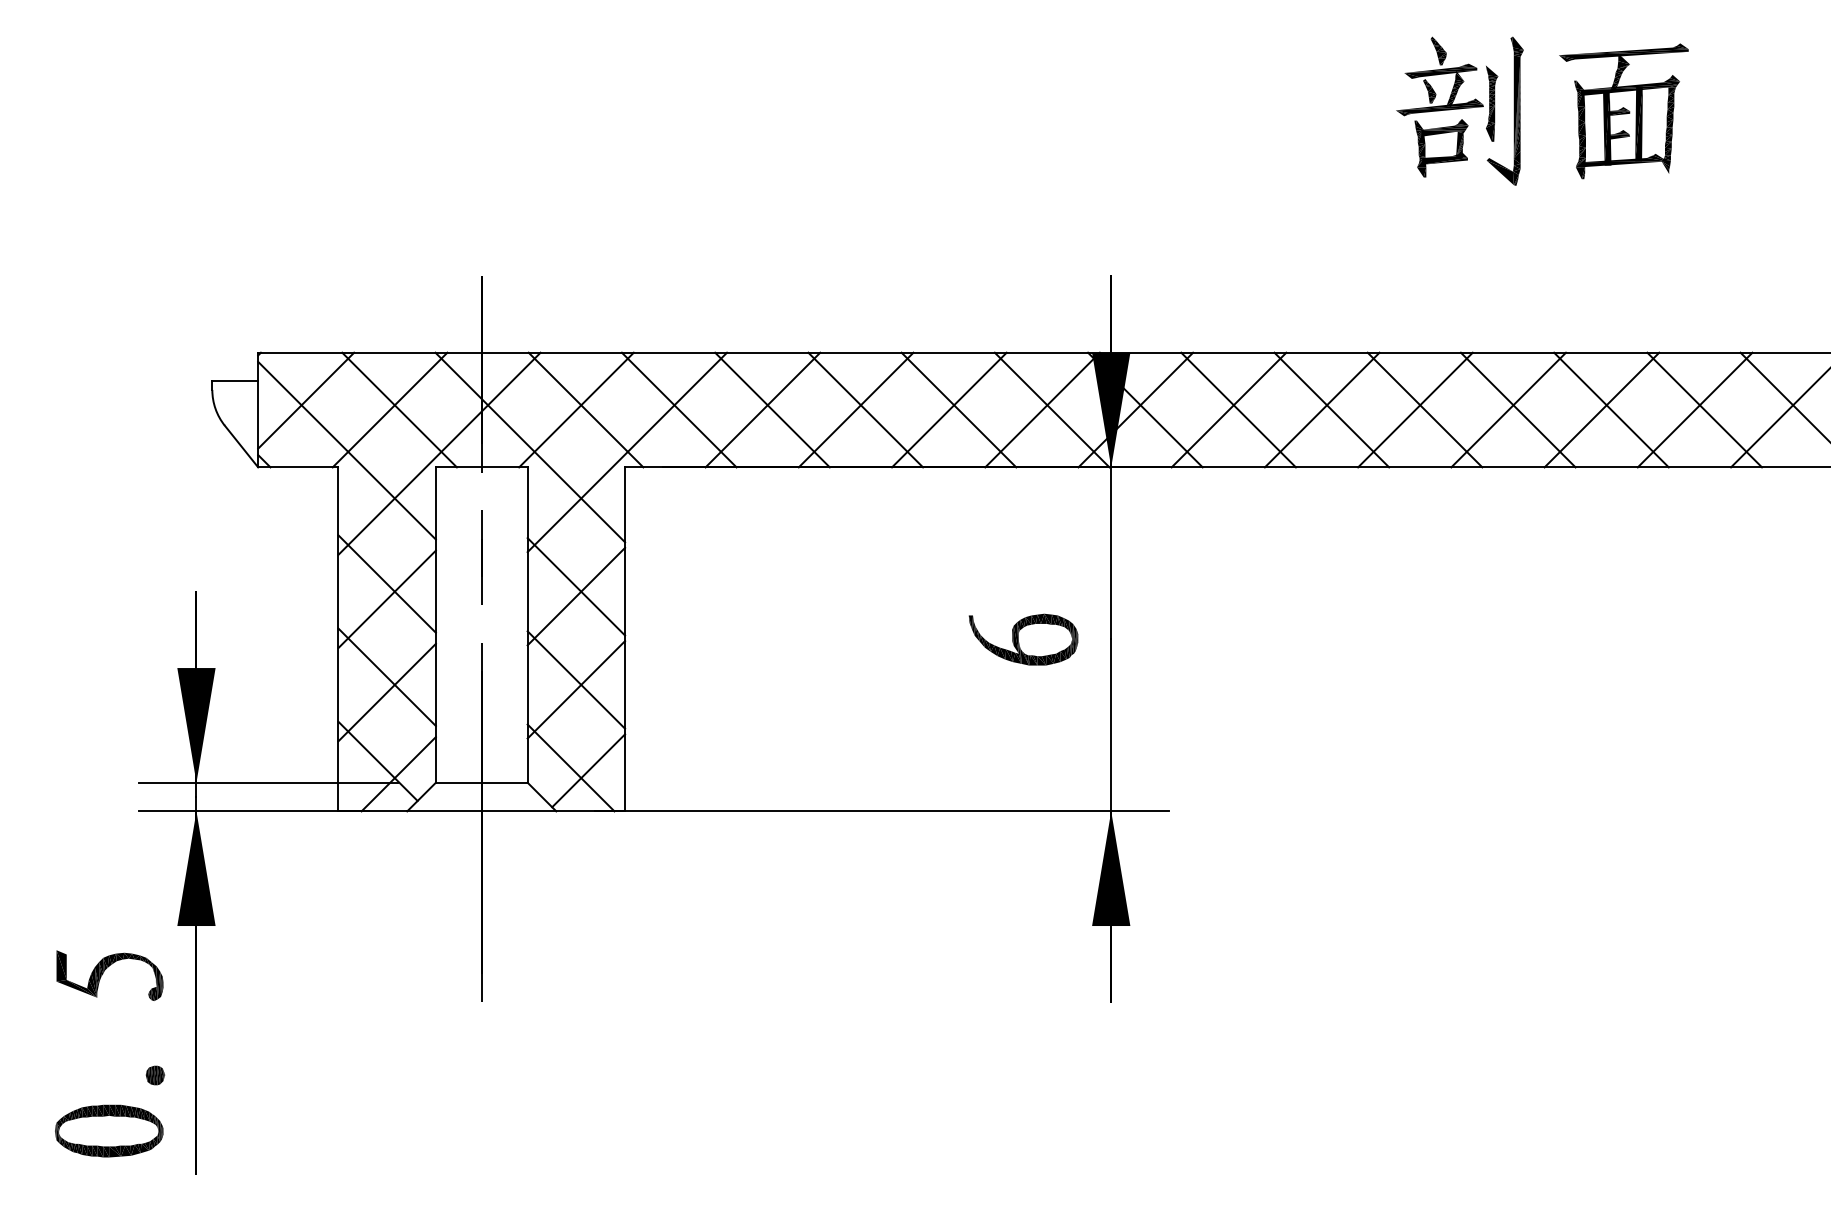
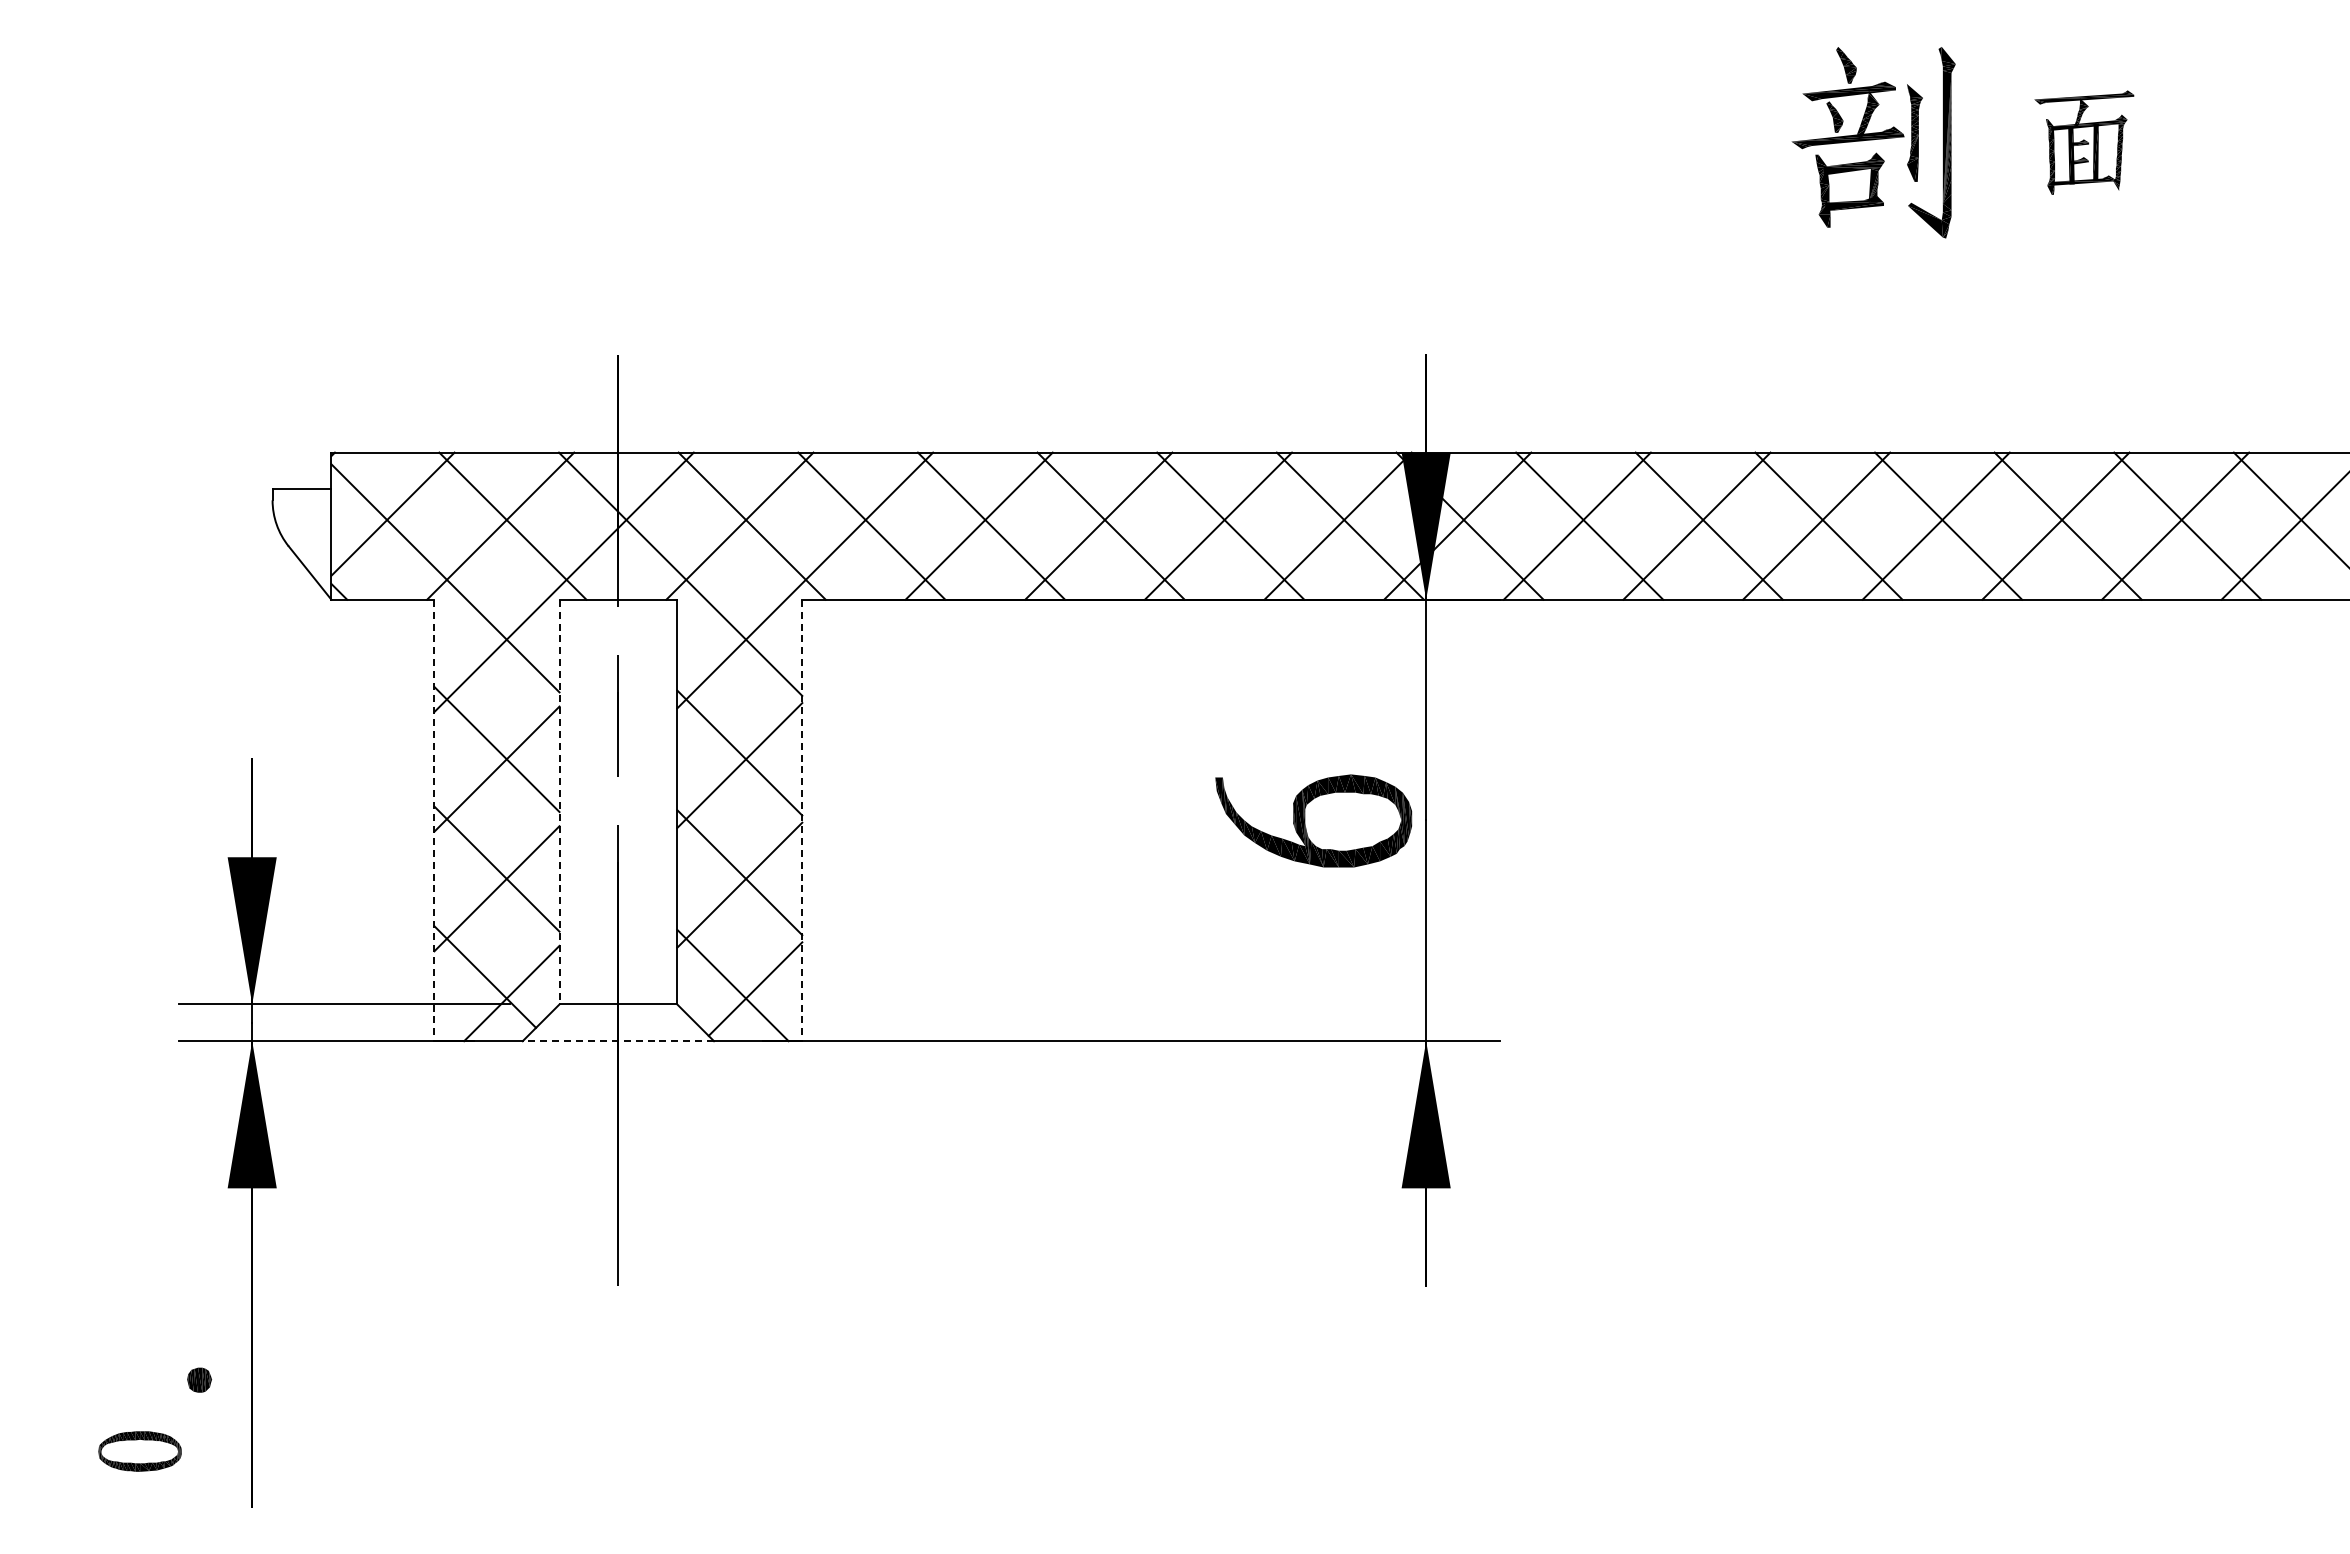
part: (1624, 111) -> (2084, 142), size x0.6
line: (435, 625) -> (559, 802), solid -> dashed
line: (338, 639) -> (434, 820), solid -> dashed
line: (625, 639) -> (802, 820), solid -> dashed
part: (1023, 639) -> (1313, 820), size x1.4
line: (481, 811) -> (618, 1041), solid -> dashed
part: (103, 972) -> (133, 1248), removed
part: (108, 1131) -> (139, 1451), size x0.6

